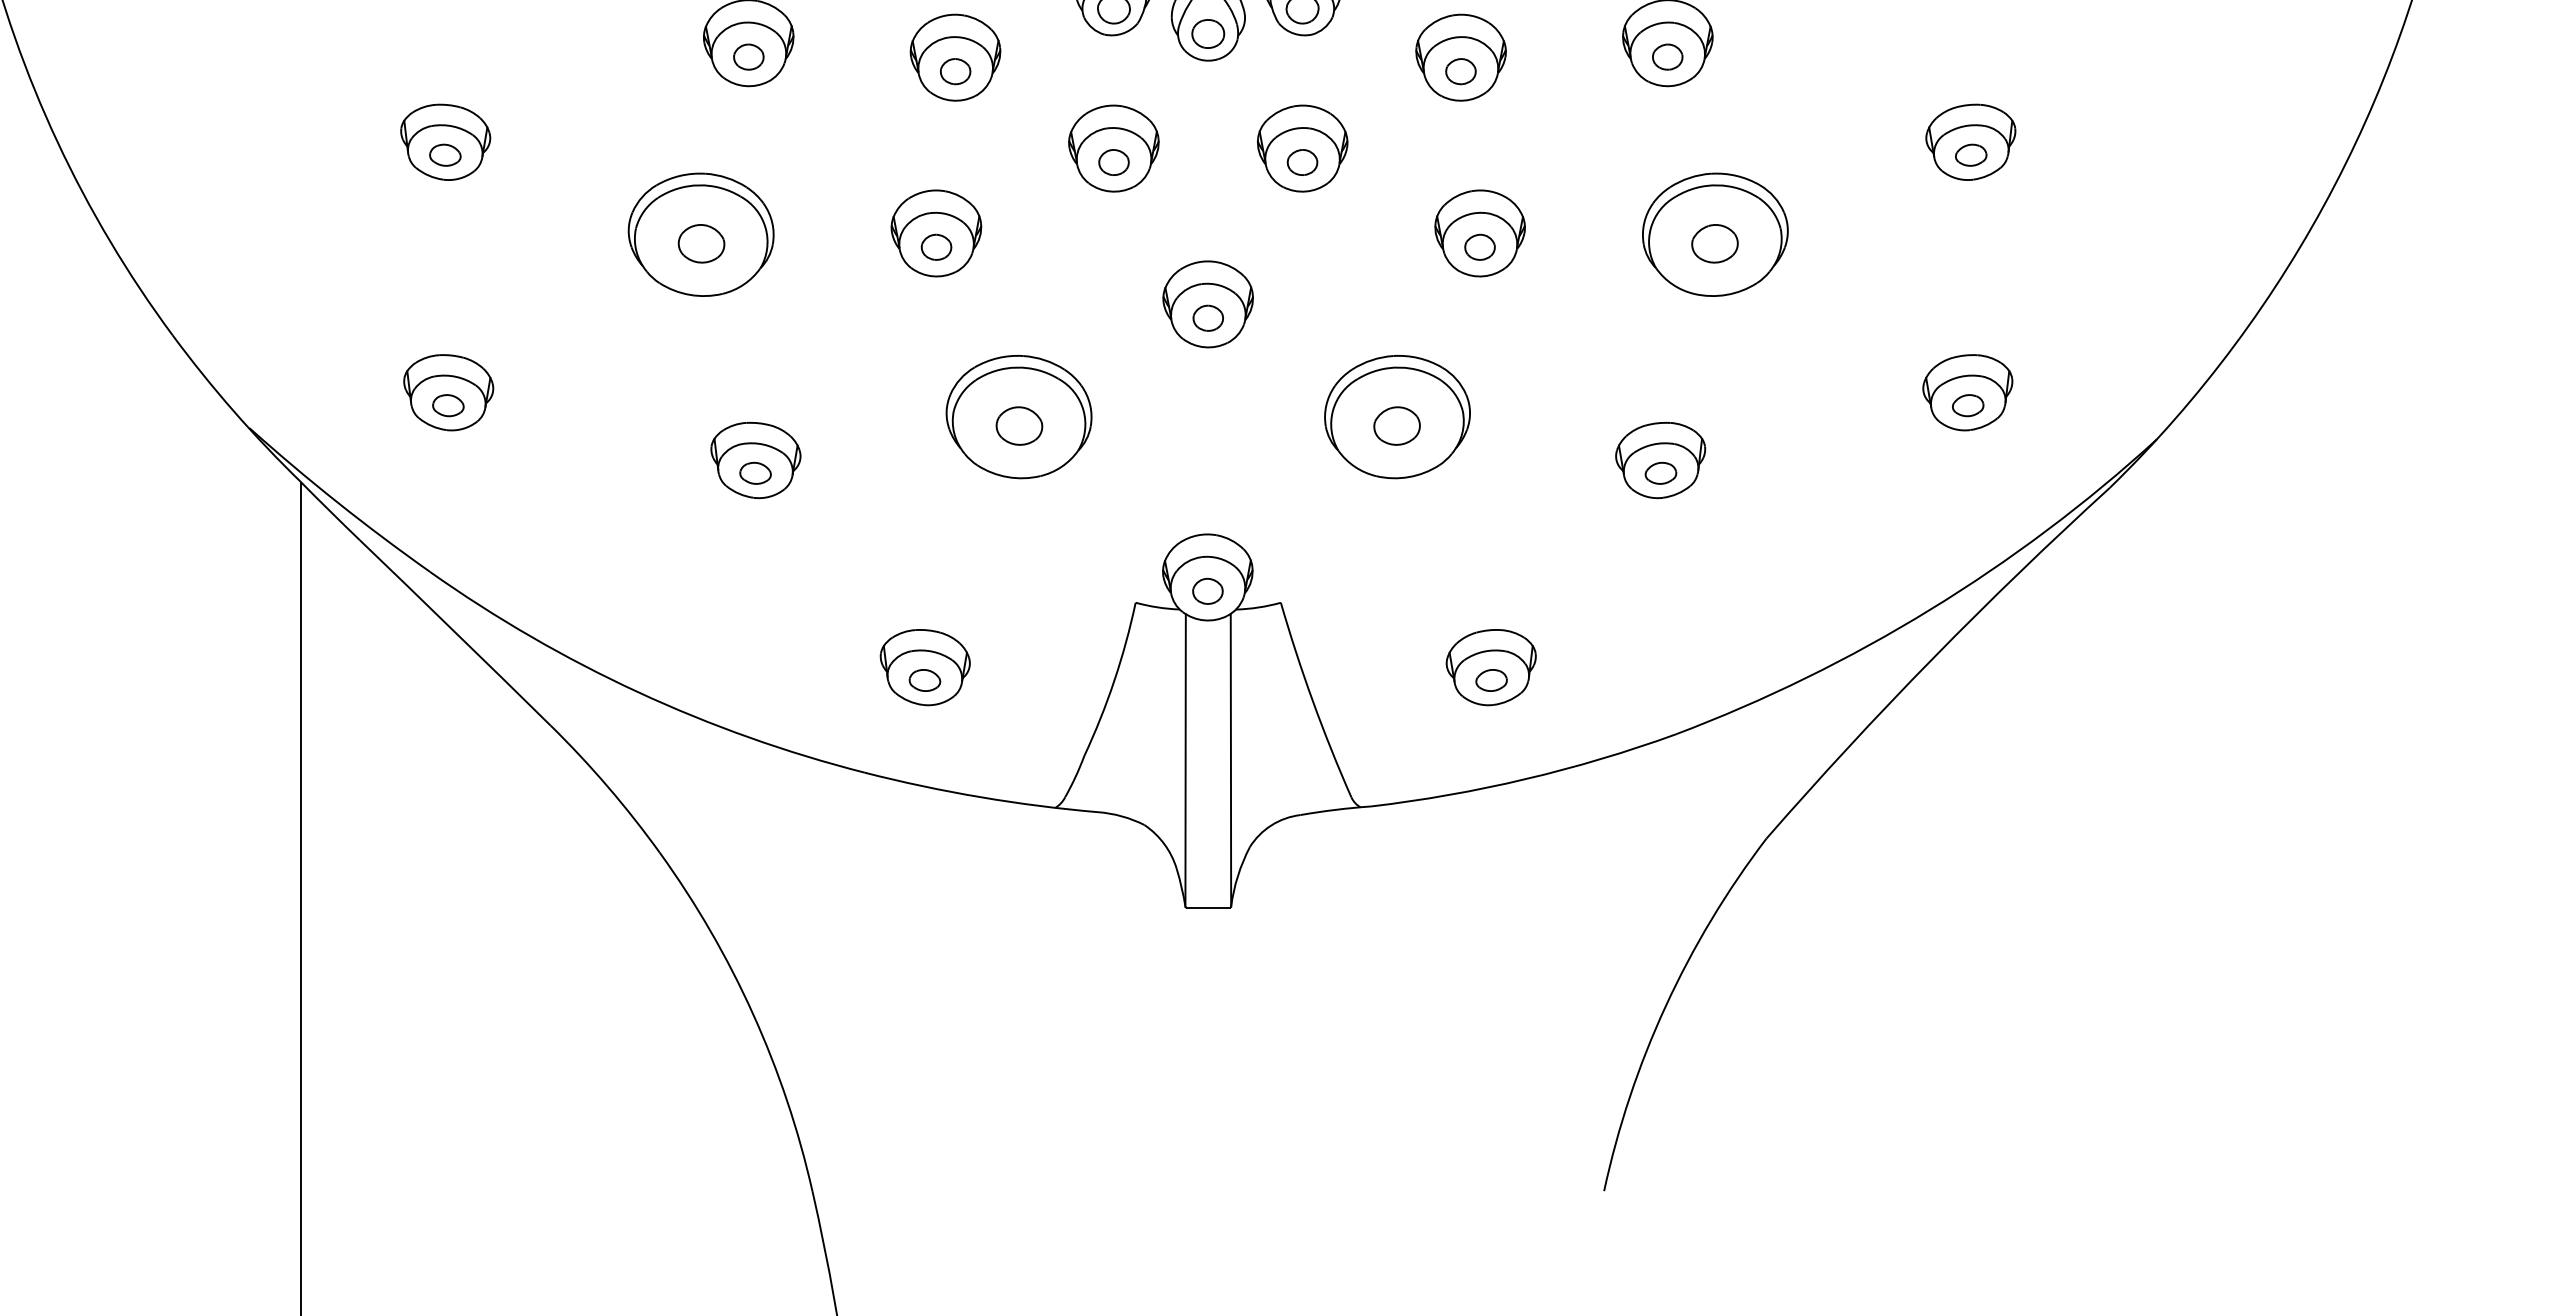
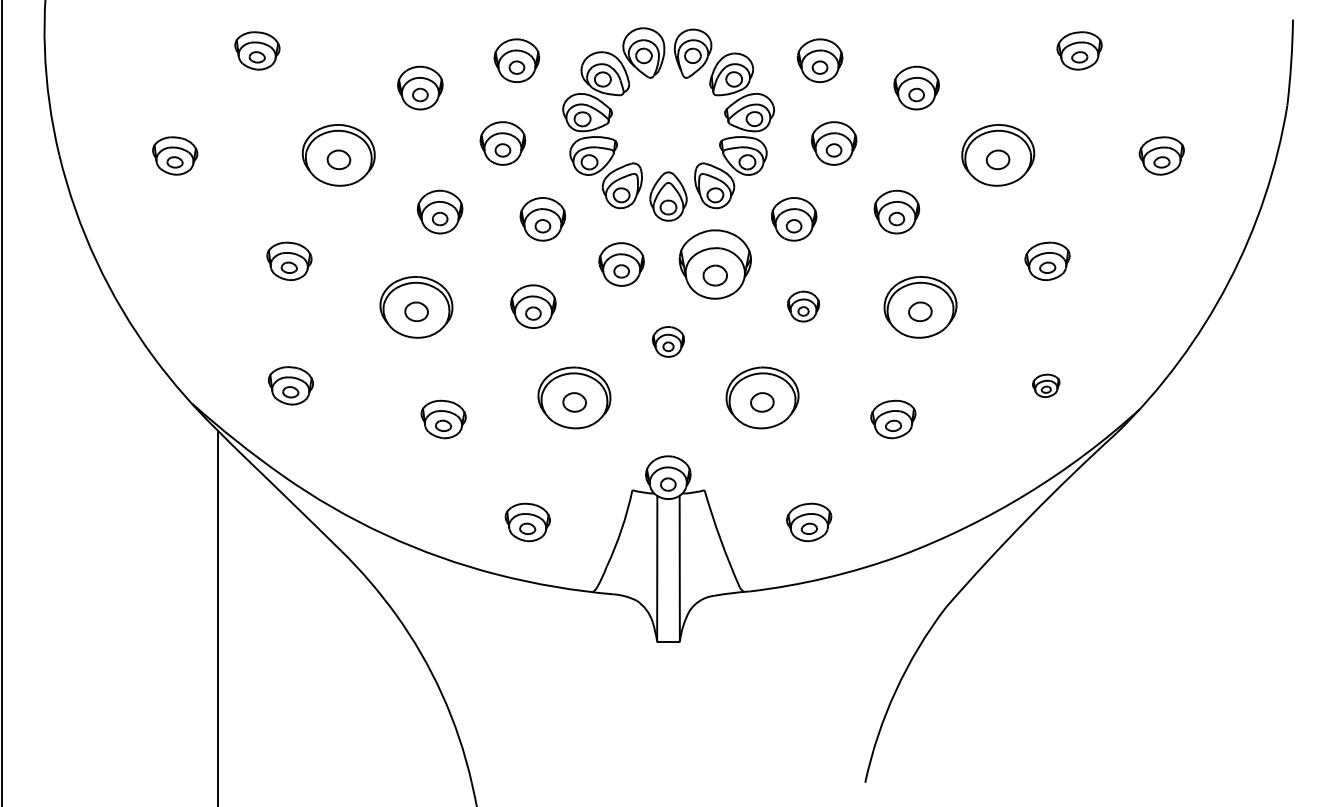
part: (1302, 148) -> (715, 264), size x1.6
part: (1479, 233) -> (803, 306), size x0.7
part: (1208, 303) -> (668, 341), size x0.7
part: (1968, 392) -> (1046, 385), size x0.6

